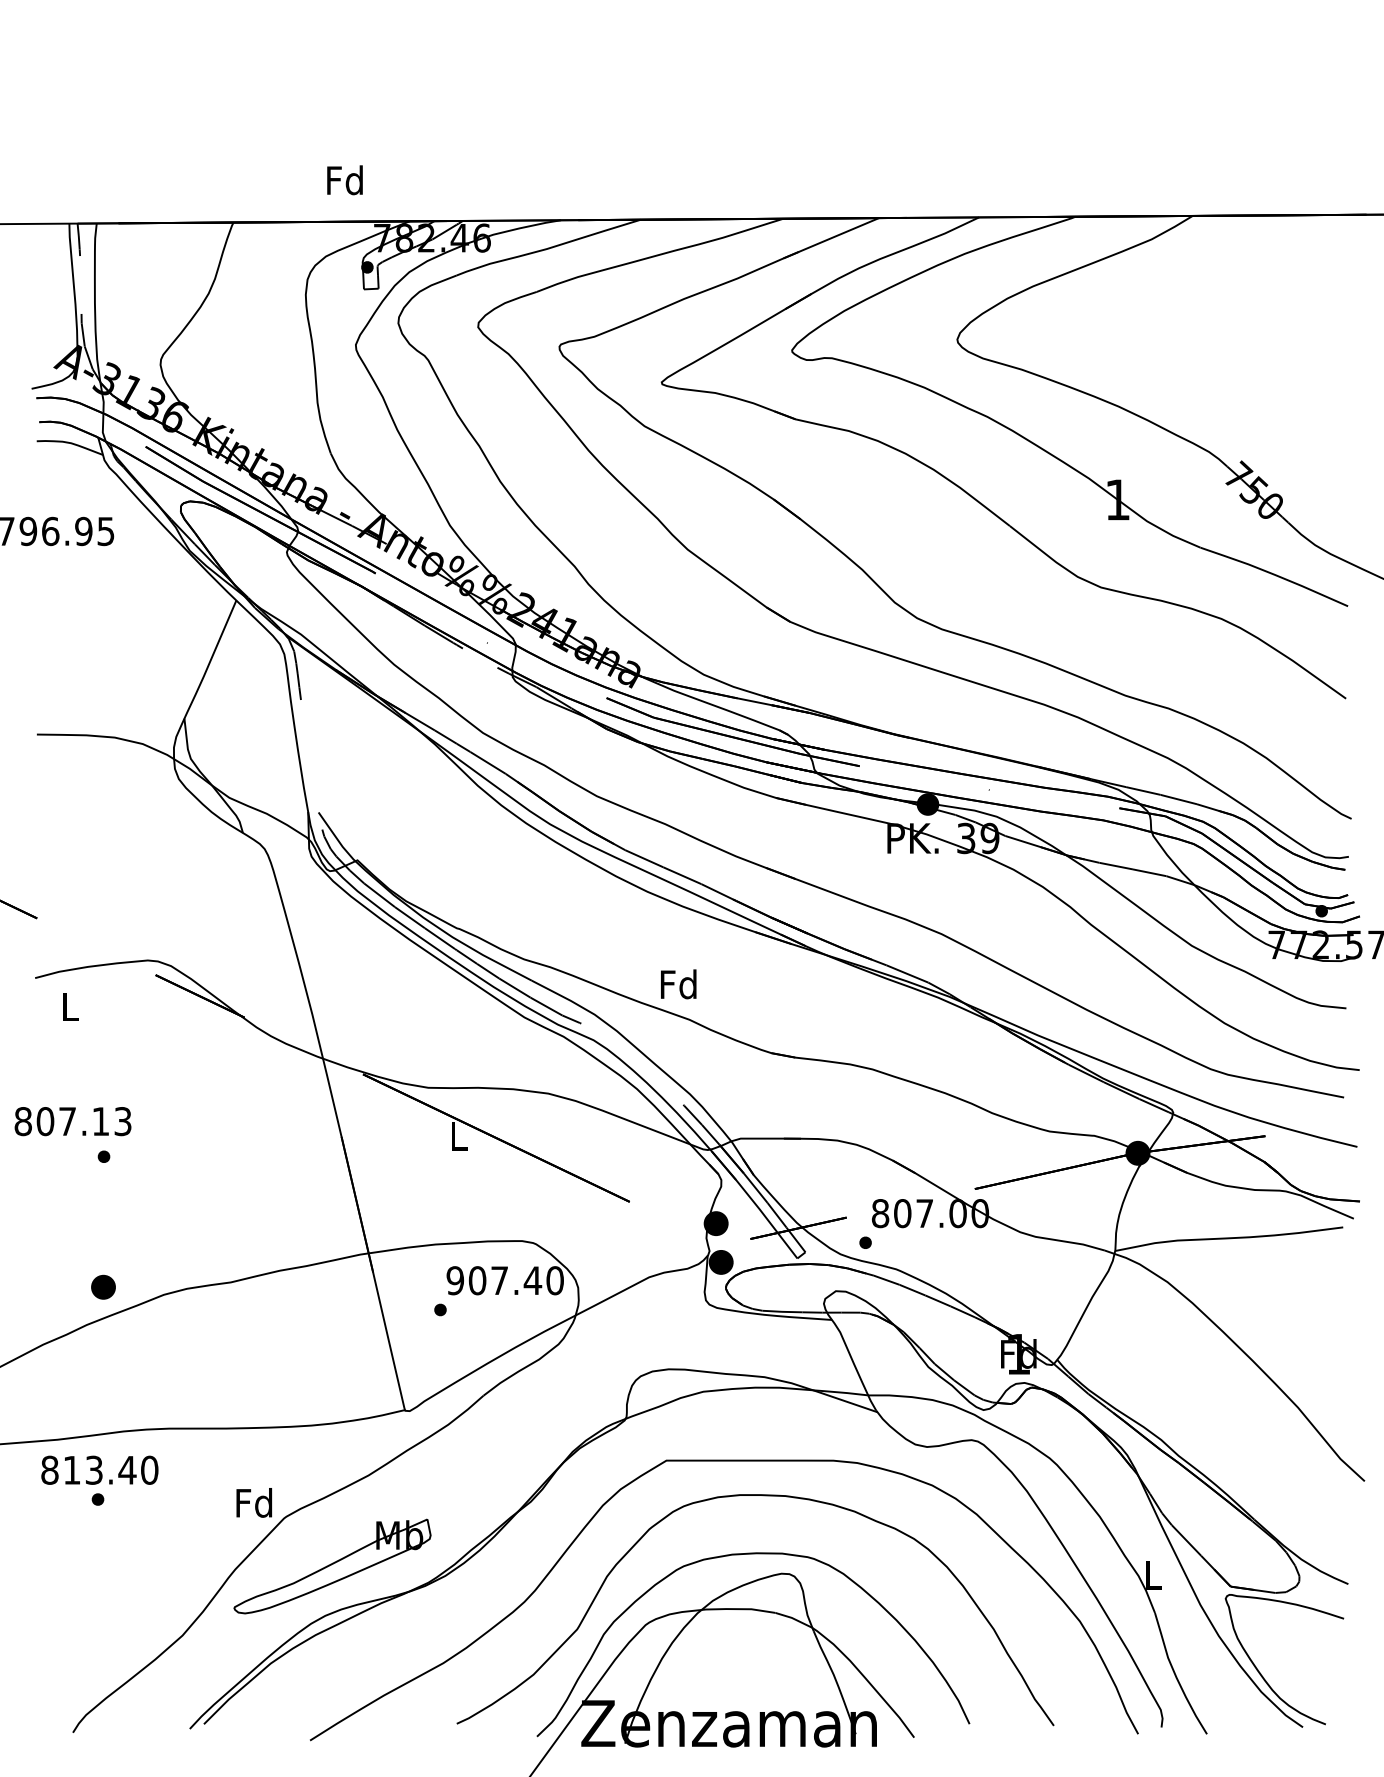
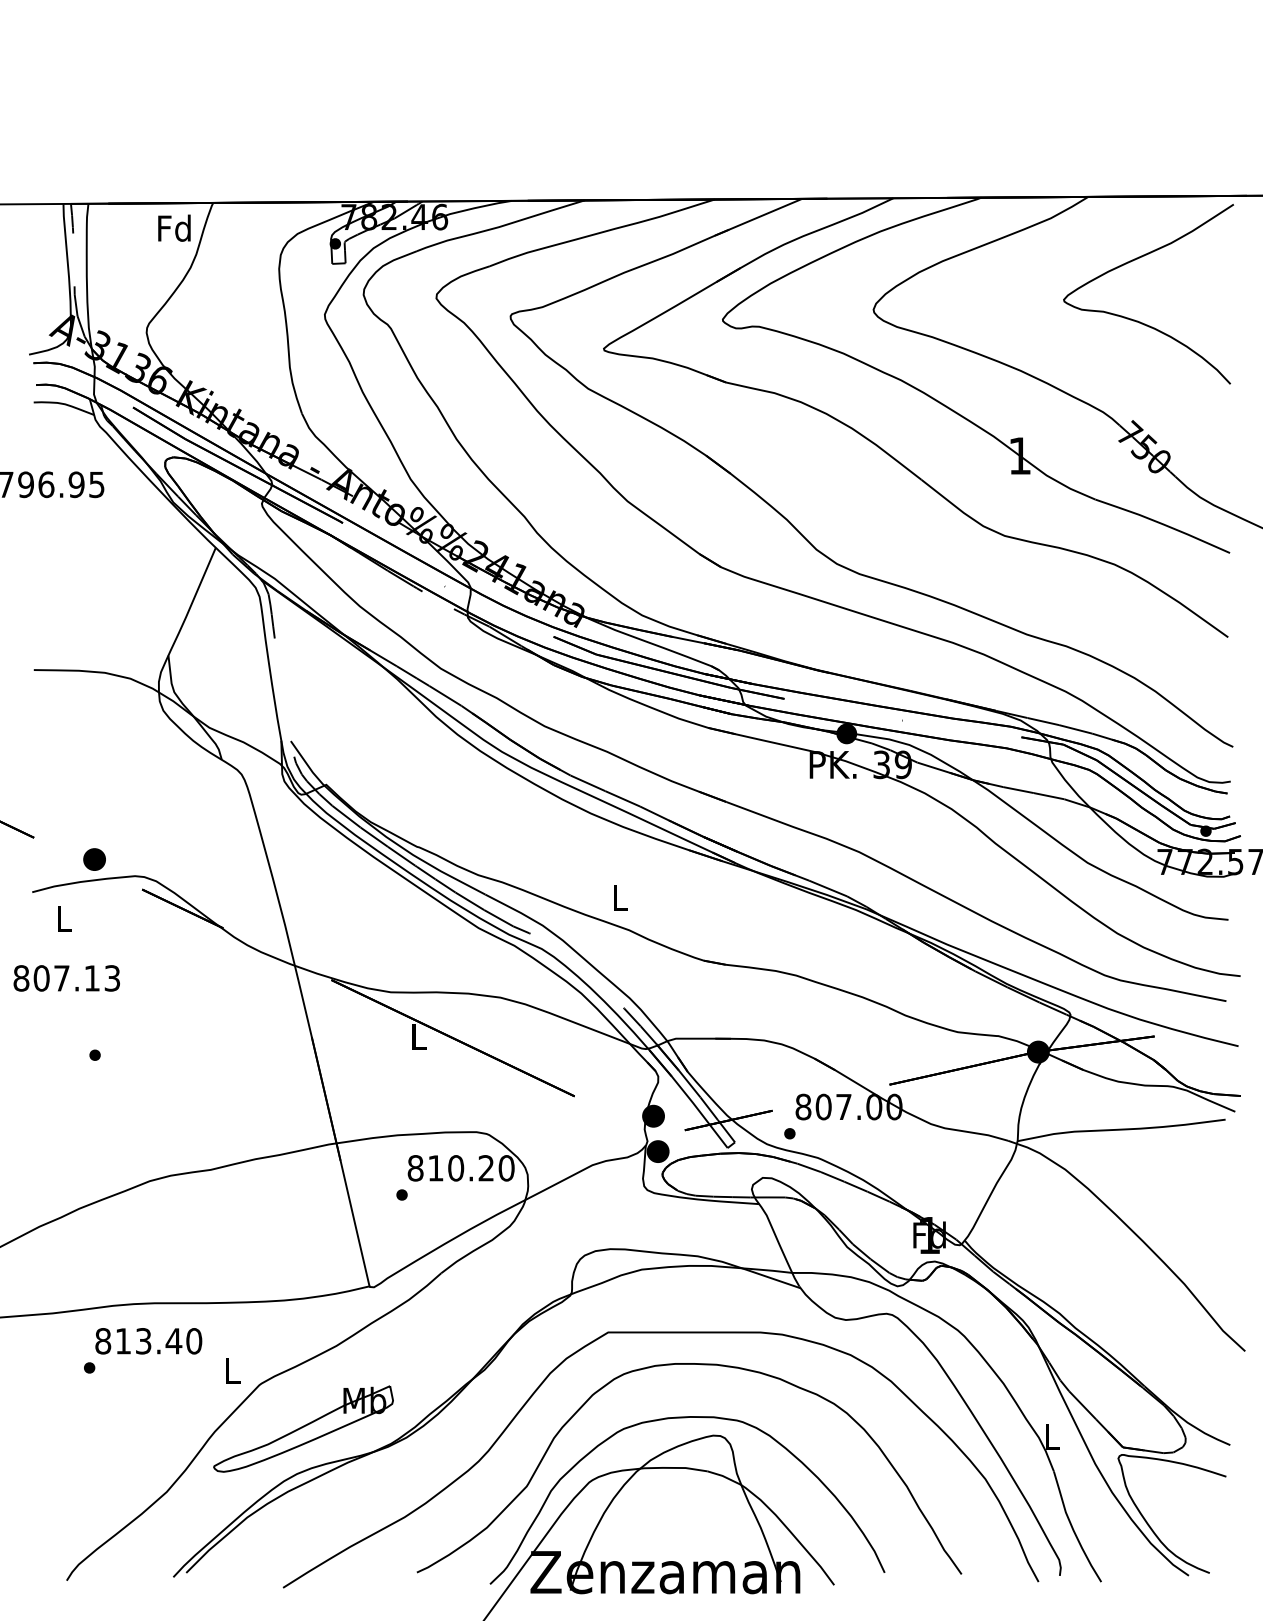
text: (344, 180) -> (173, 228), moved
curve: (1247, 351) -> (1138, 320), added
text: (678, 984) -> (619, 898), Fd -> L
text: (72, 1121) -> (66, 978), moved
text: (494, 1280) -> (451, 1168), 907.40 -> 810.20
part: (103, 1286) -> (94, 858), moved
text: (99, 1469) -> (148, 1340), moved
text: (254, 1502) -> (232, 1370), Fd -> L

